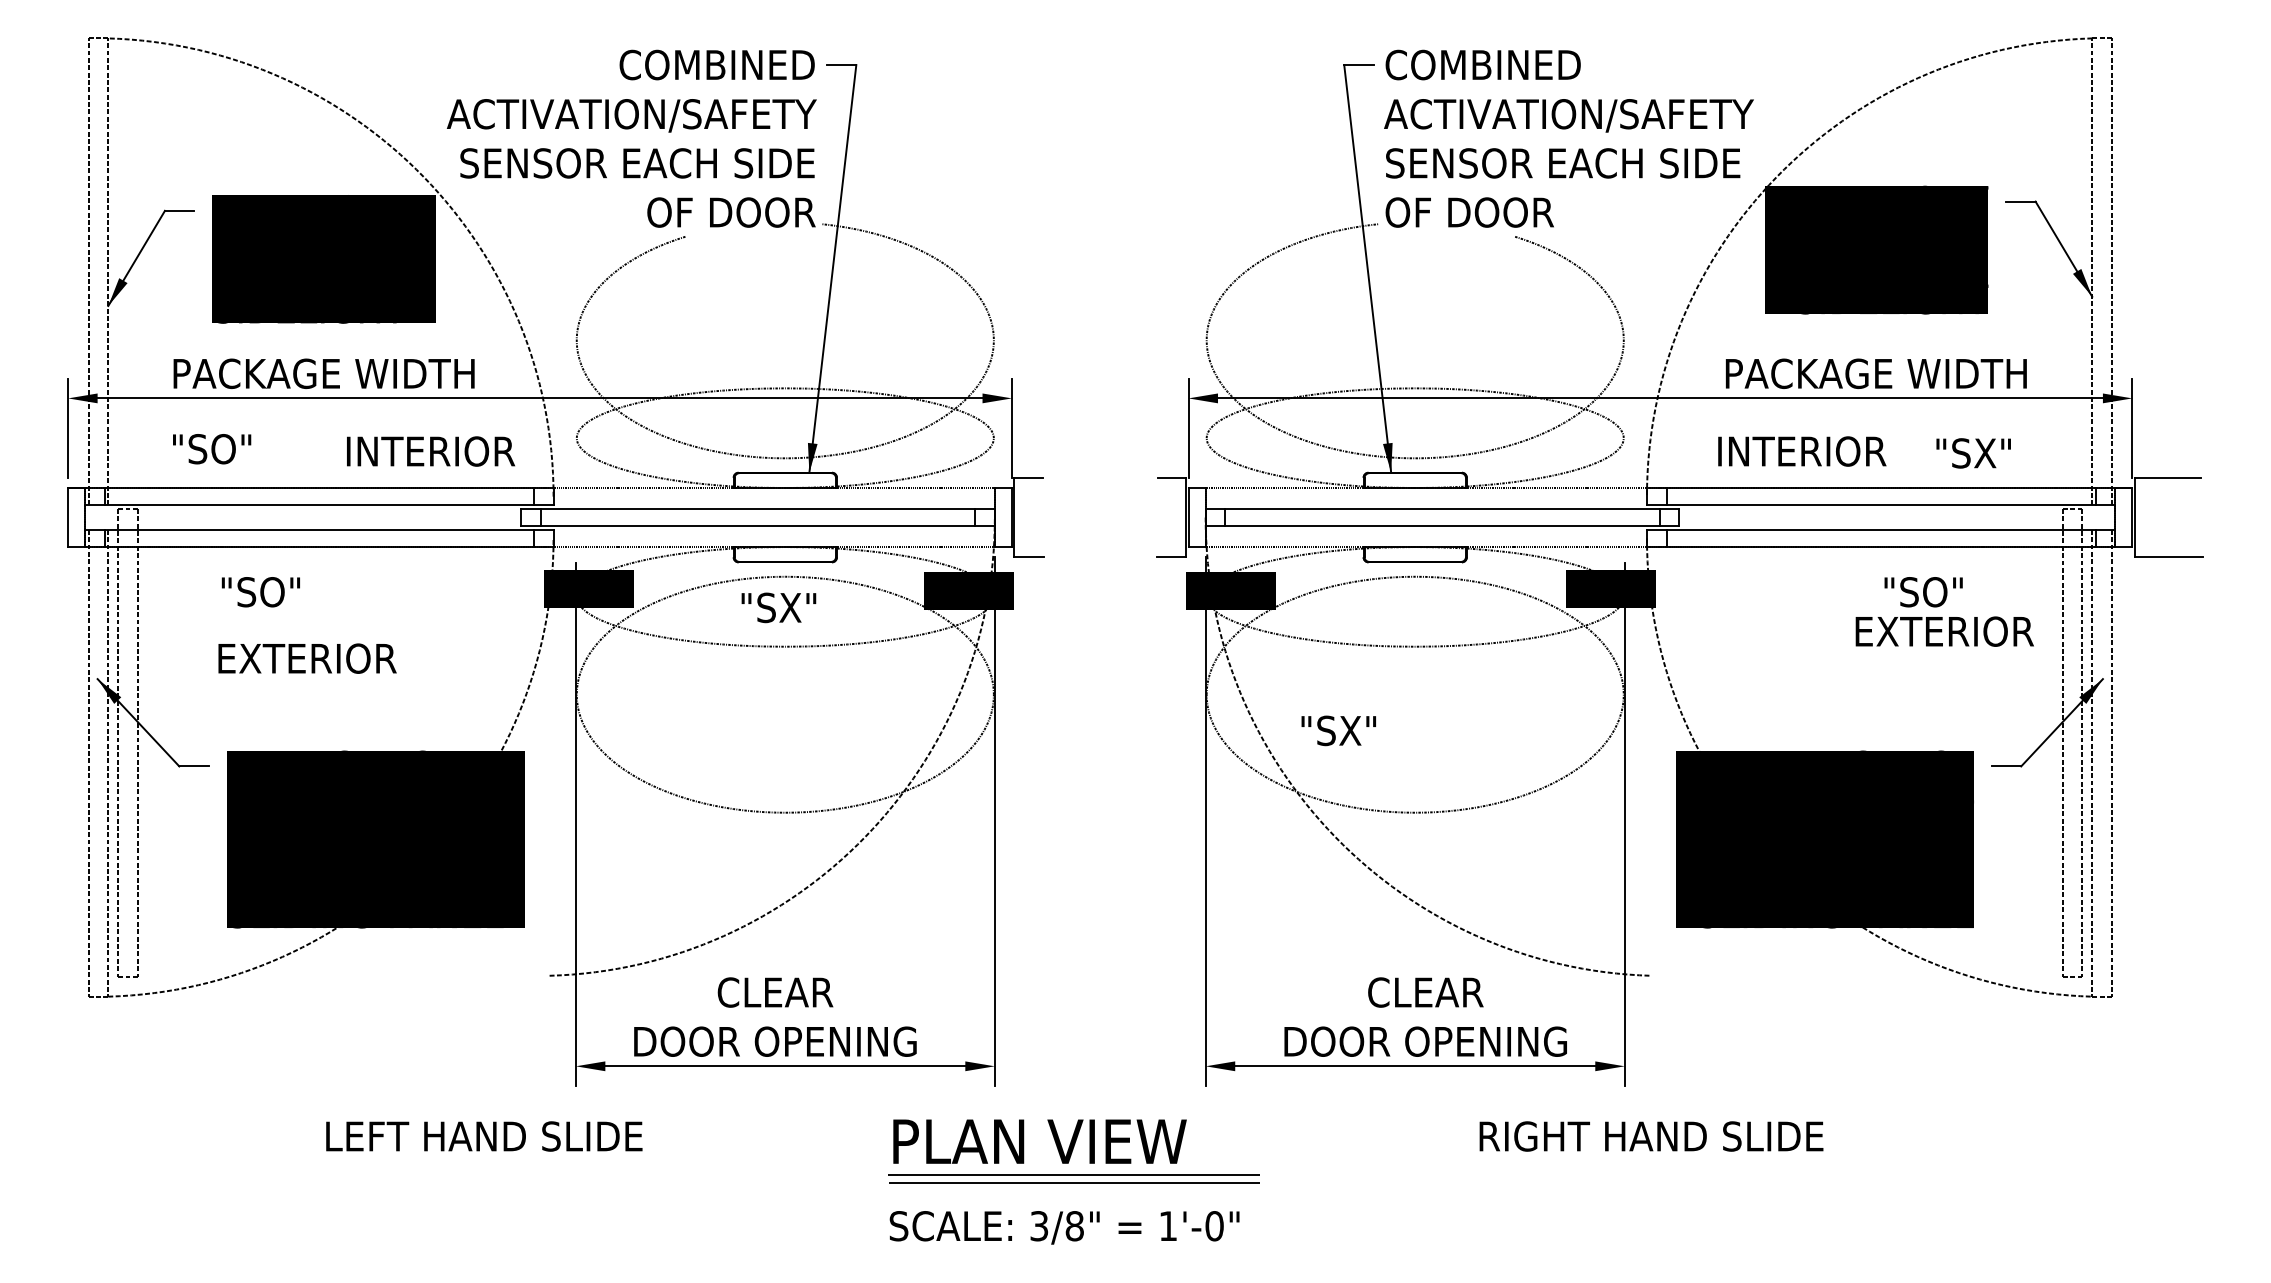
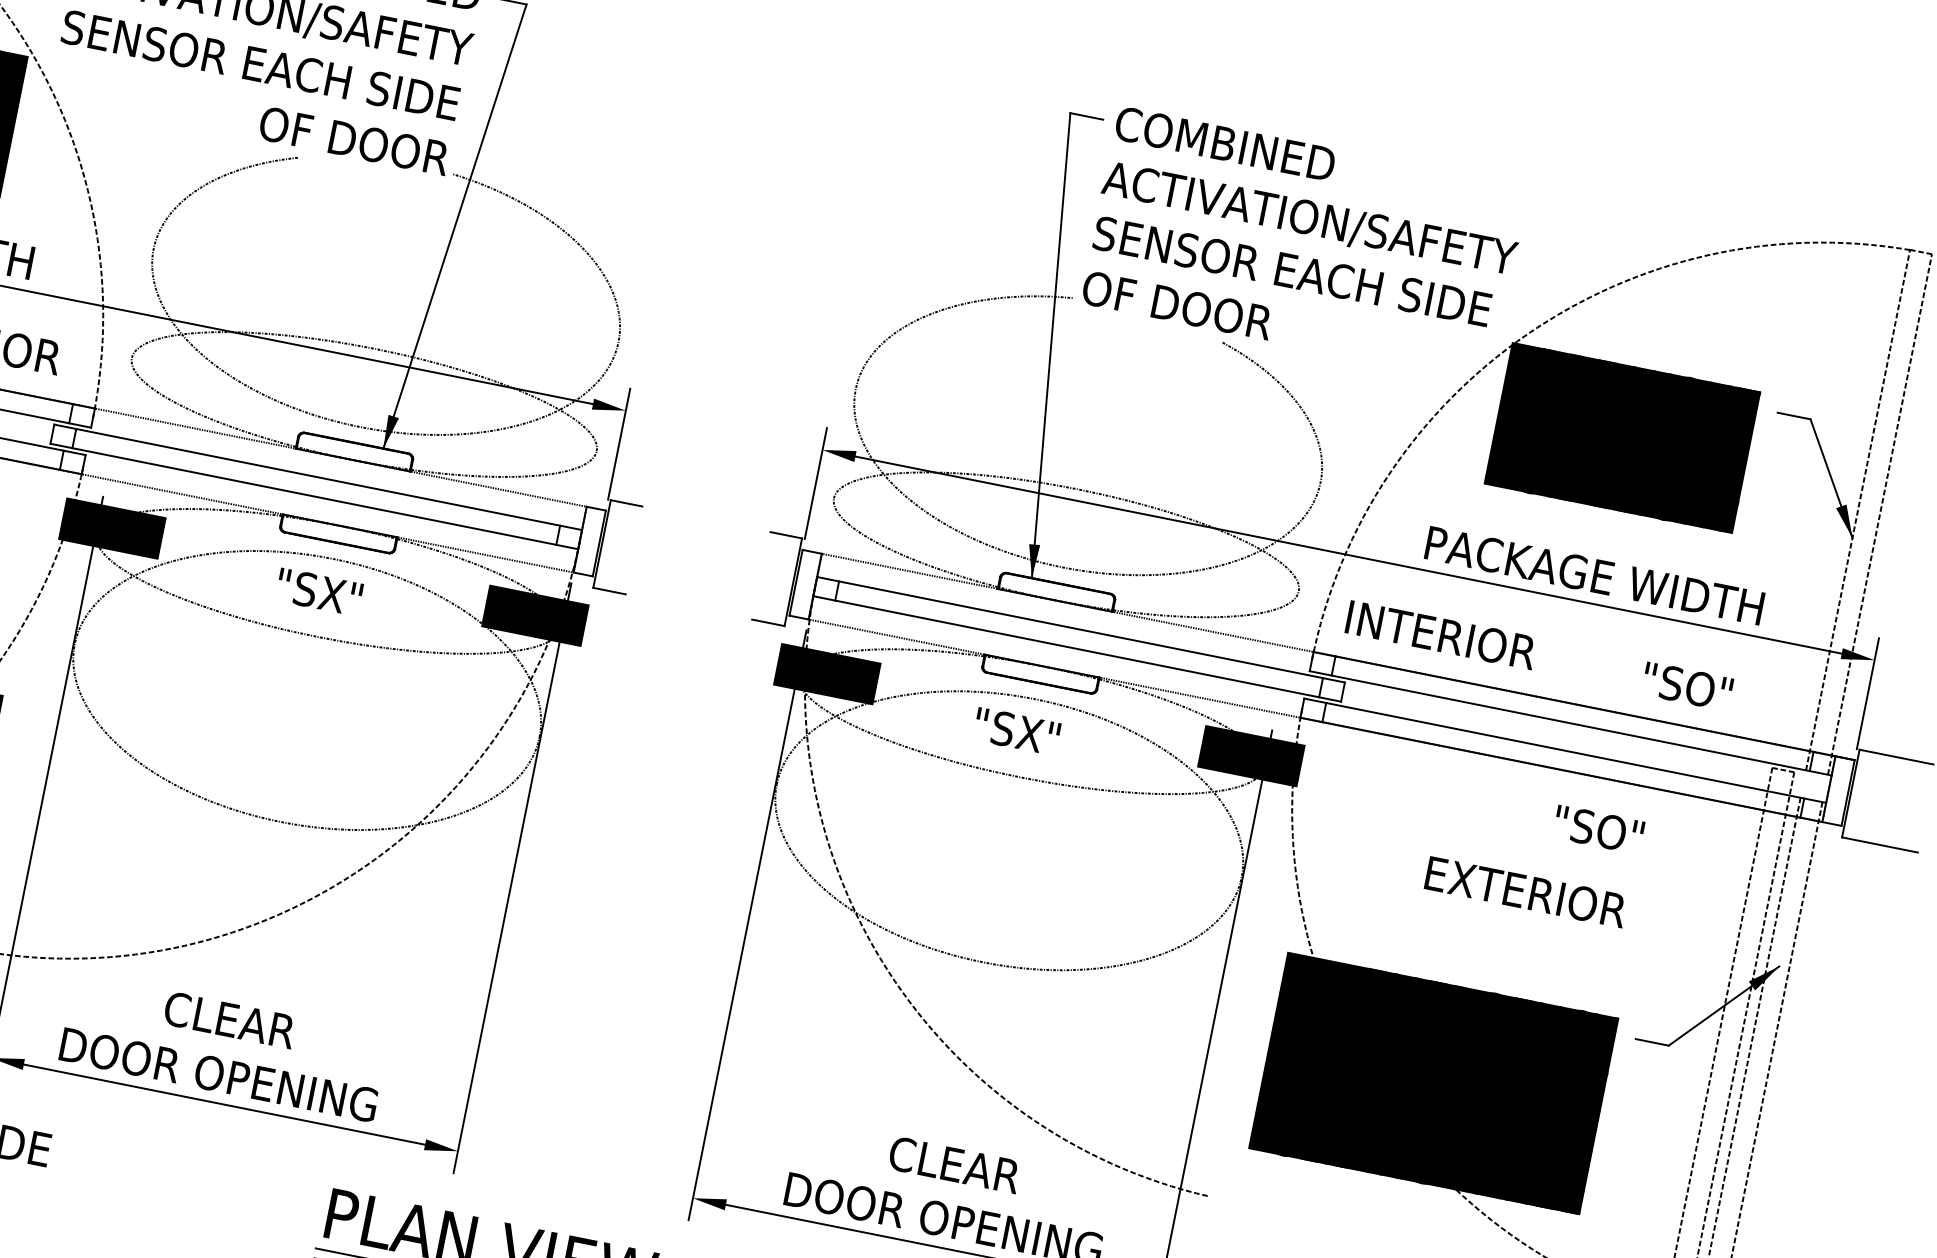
text: (1802, 451) -> (1441, 635), moved
text: (1994, 453) -> (1708, 690), "SX" -> "SO"
text: (1944, 631) -> (1525, 892), moved
text: (1338, 730) -> (1016, 731), moved

